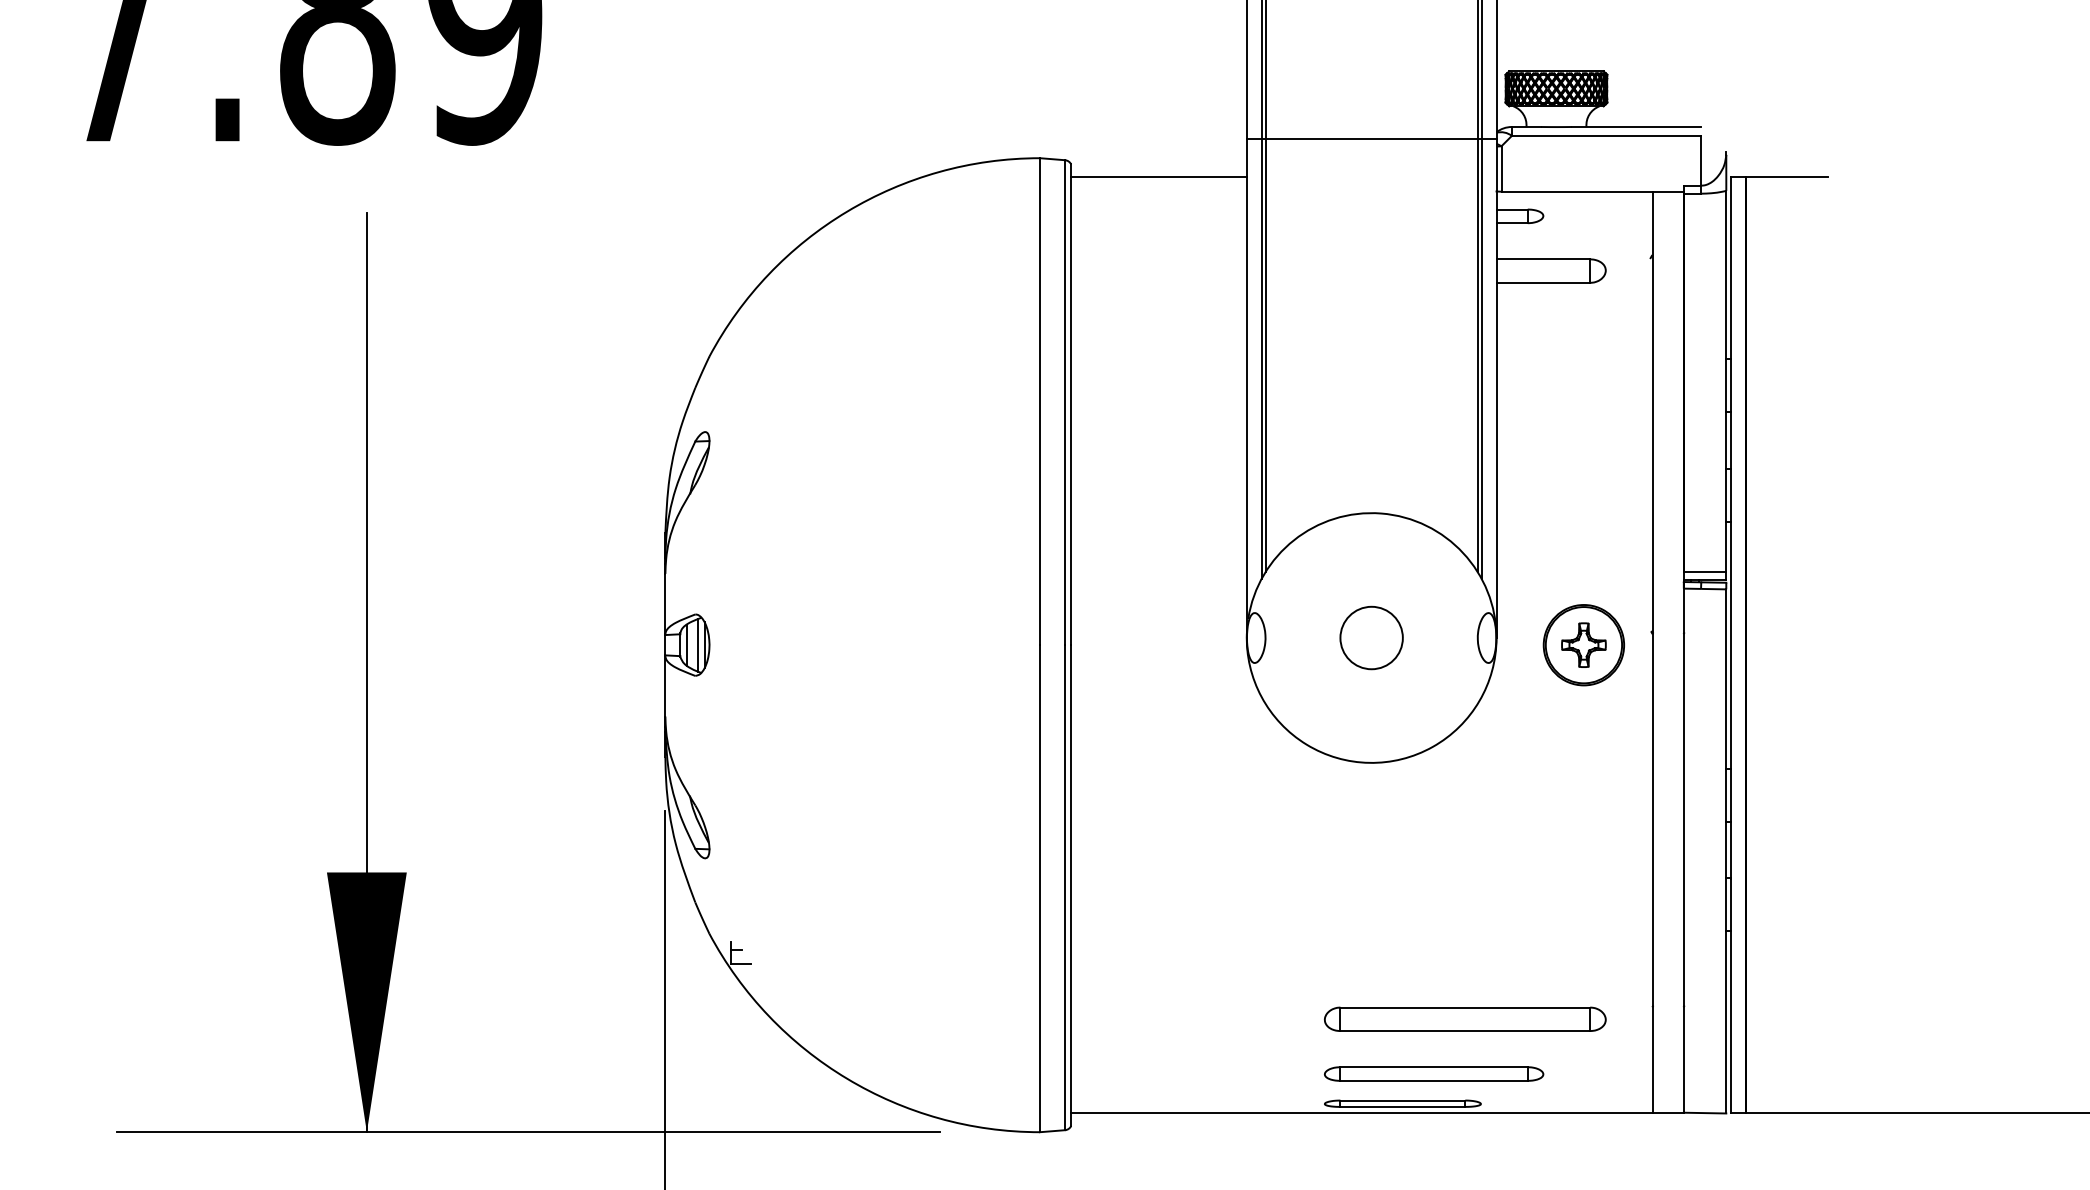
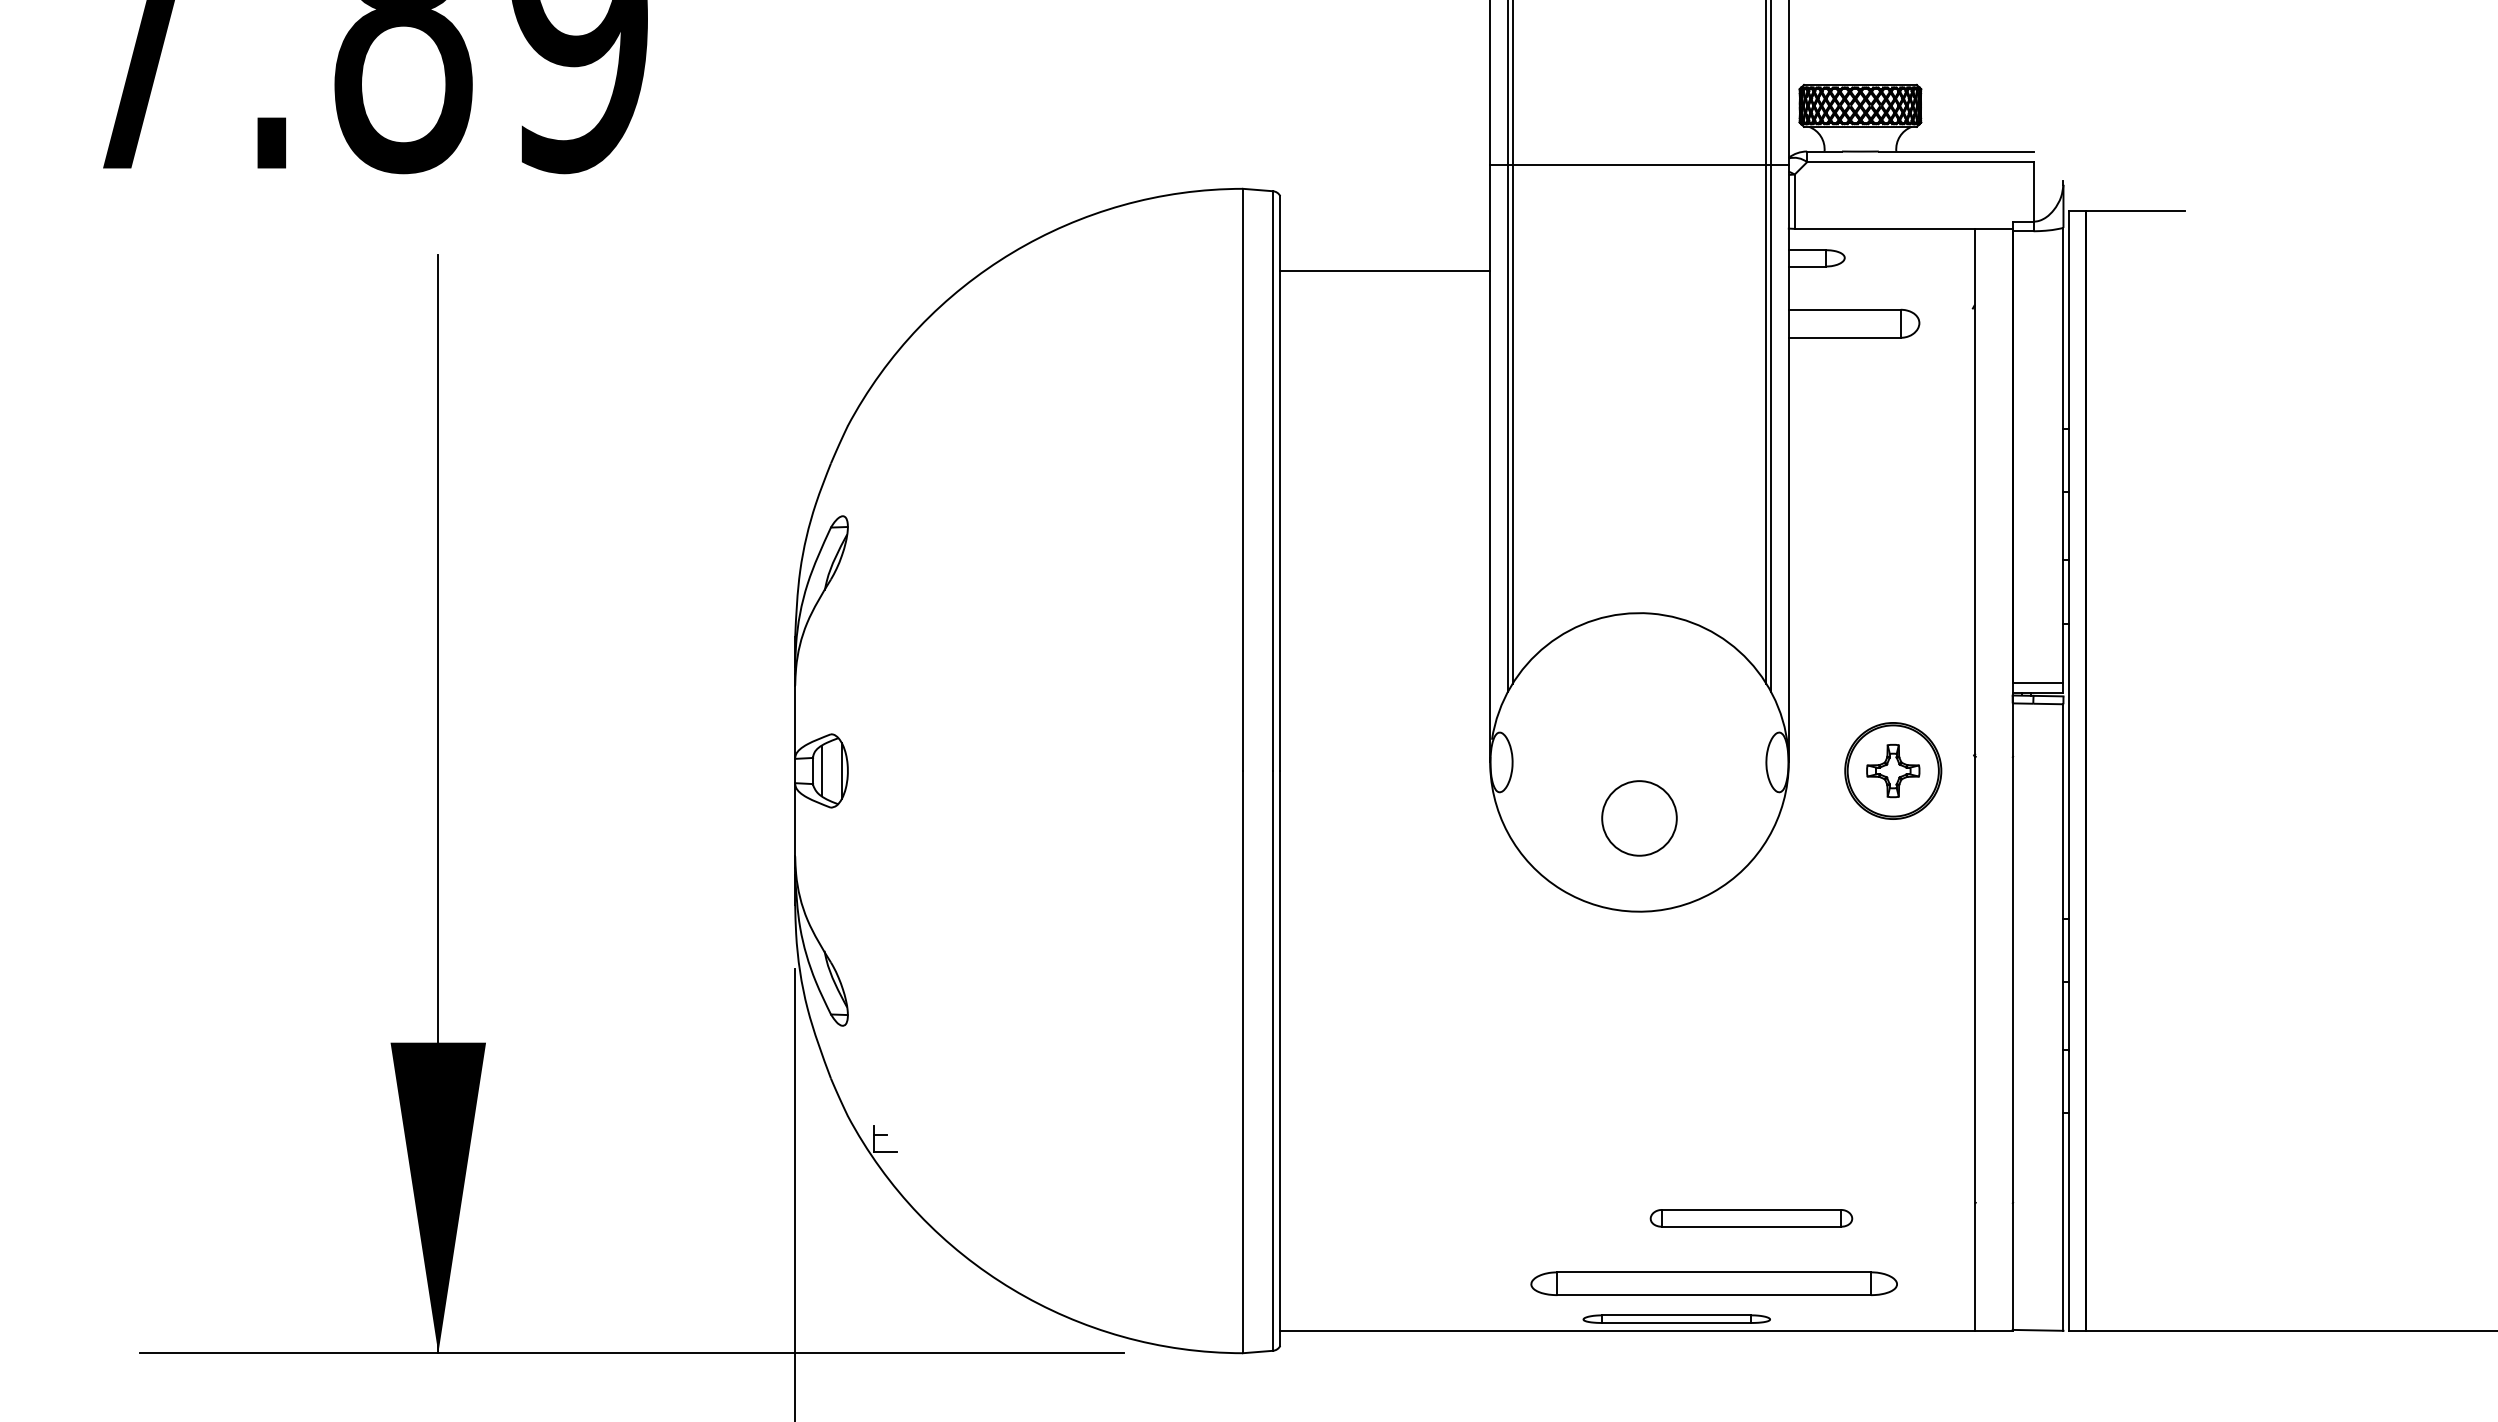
line: (1159, 177) -> (1385, 271), moved
circle: (1371, 638) -> (1639, 818), moved
line: (697, 644) -> (833, 770), removed
part: (1465, 1019) -> (1751, 1218), size x0.6
part: (1433, 1073) -> (1713, 1283), size x1.4

